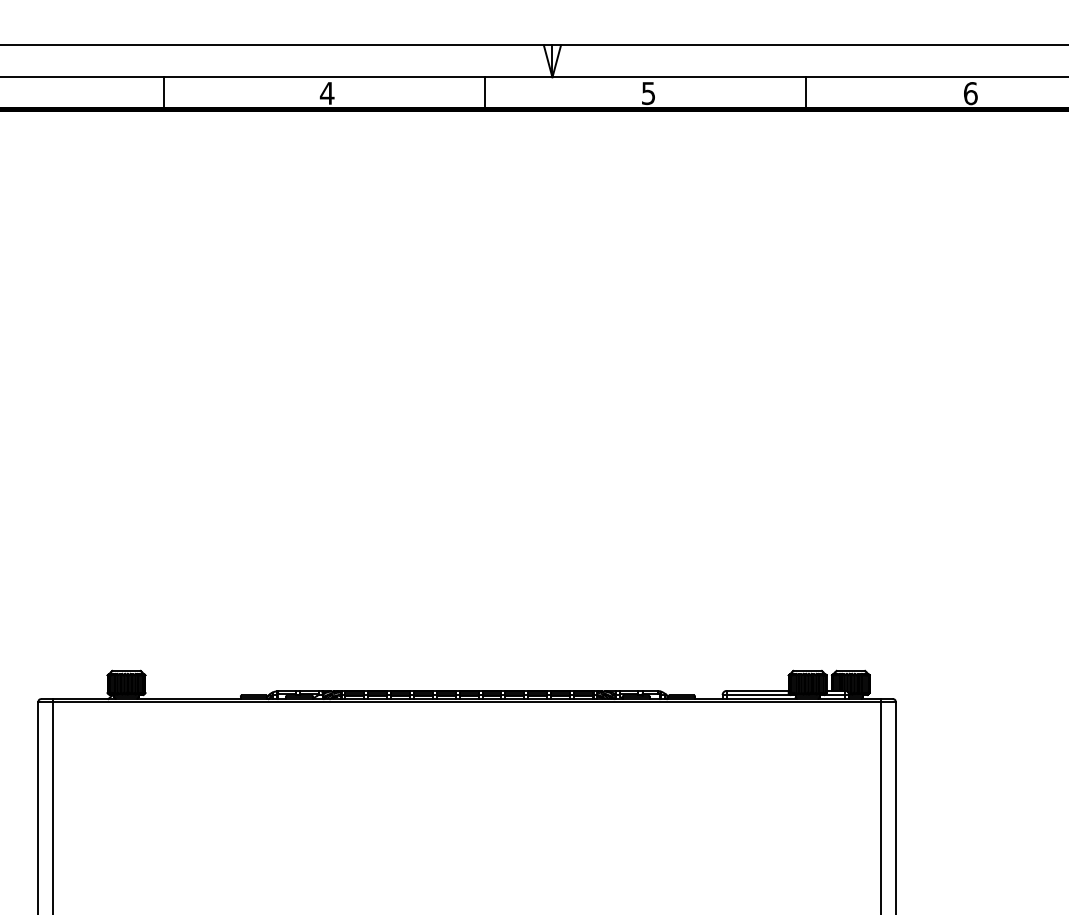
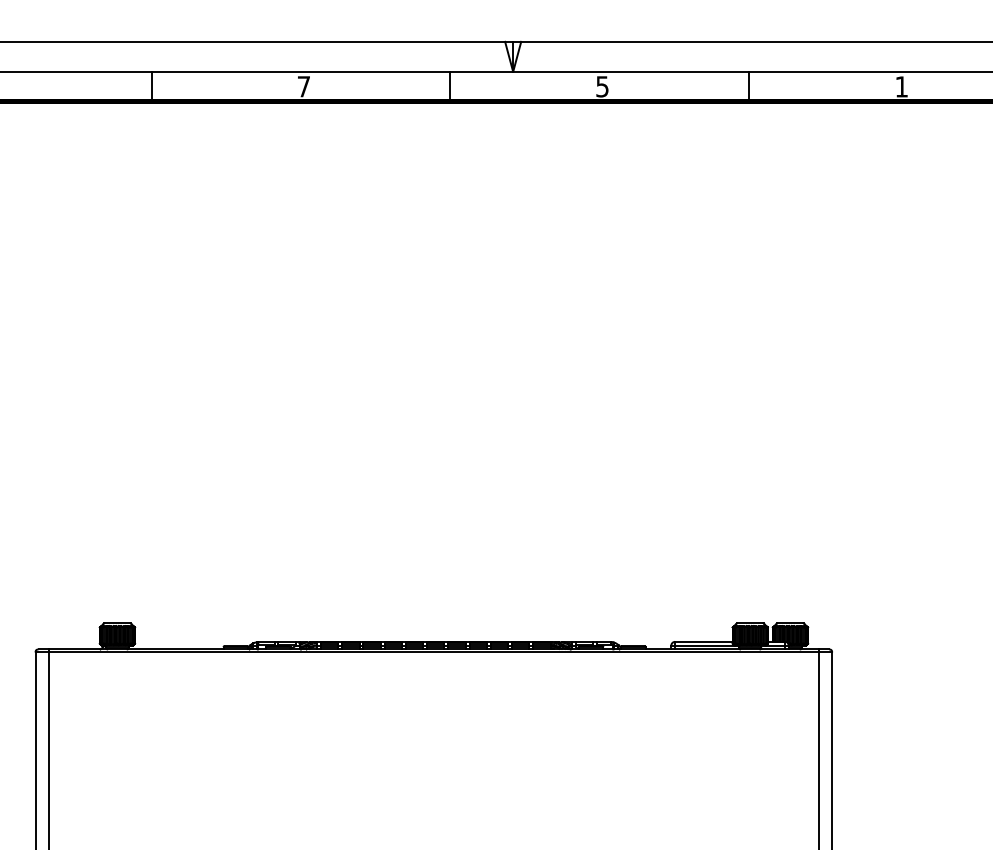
text: (326, 93) -> (303, 86), 4 -> 7
text: (970, 93) -> (901, 86), 6 -> 1

